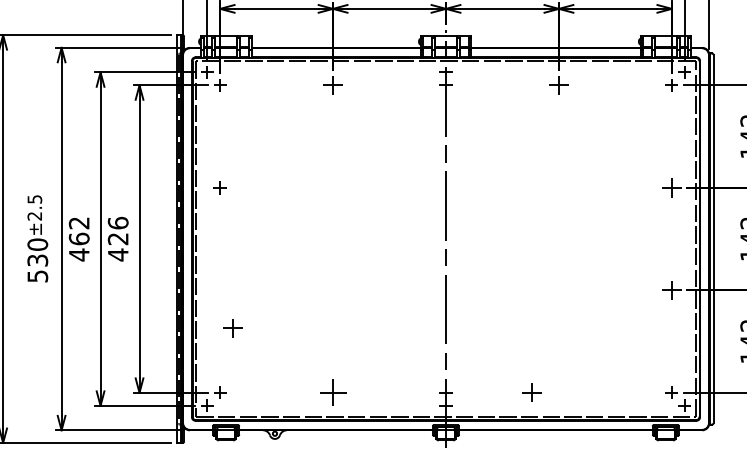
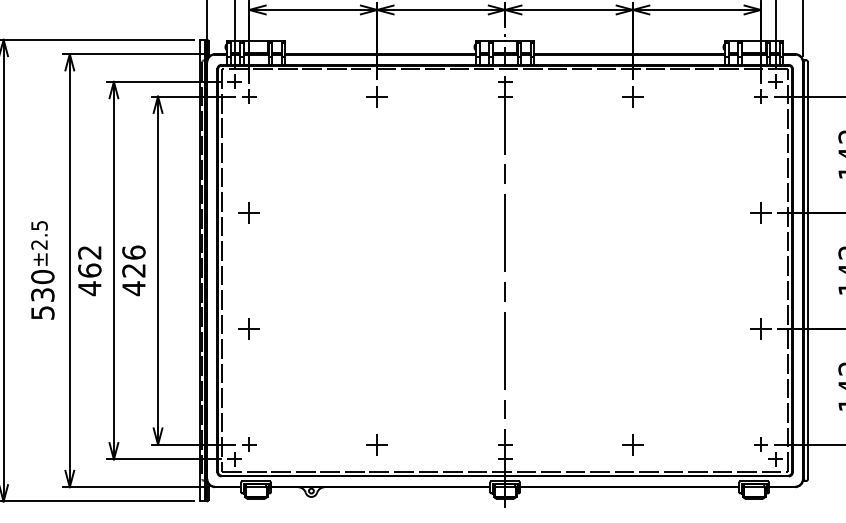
part: (219, 187) -> (248, 212), size x1.43
part: (232, 328) -> (248, 328), moved
part: (332, 392) -> (376, 444), size x0.71
part: (531, 392) -> (632, 444), moved

